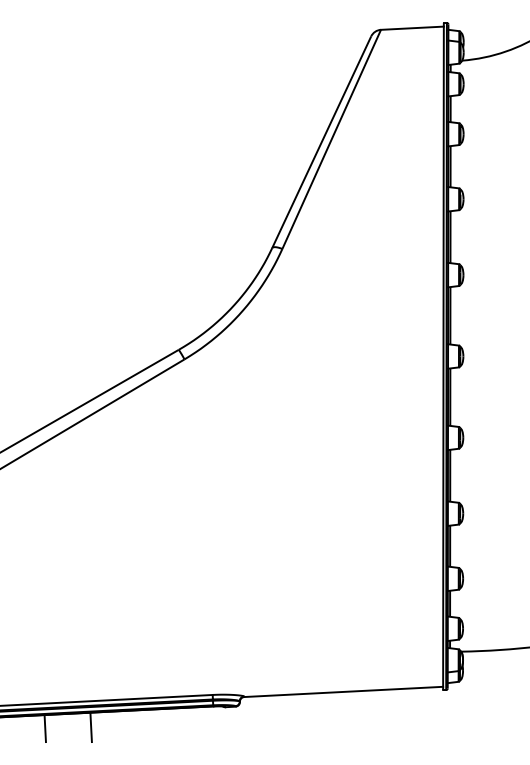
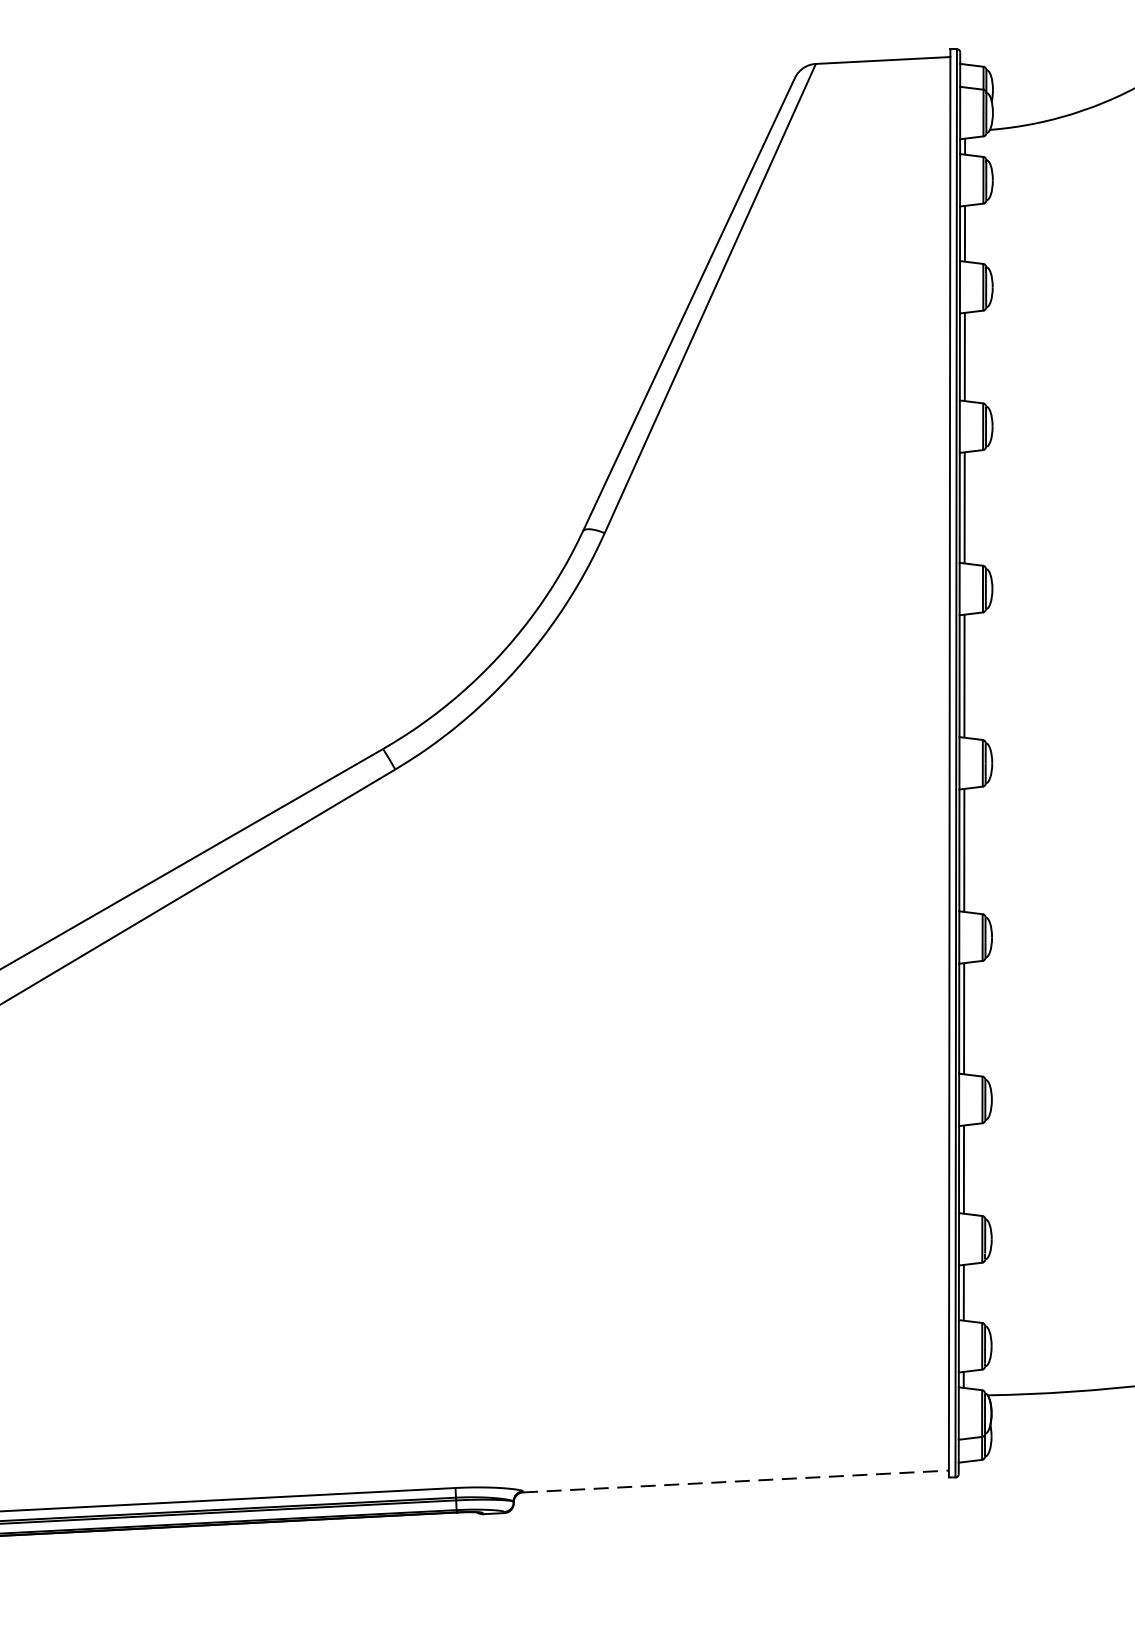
line: (343, 691) -> (735, 1480), solid -> dashed
line: (90, 727) -> (193, 1557), removed
line: (44, 728) -> (95, 1559), removed

